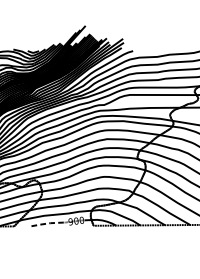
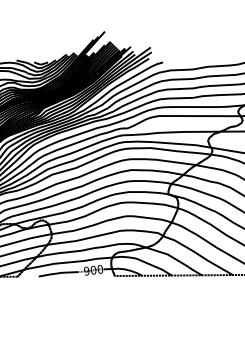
line: (48, 223) -> (59, 273), dashed -> solid

